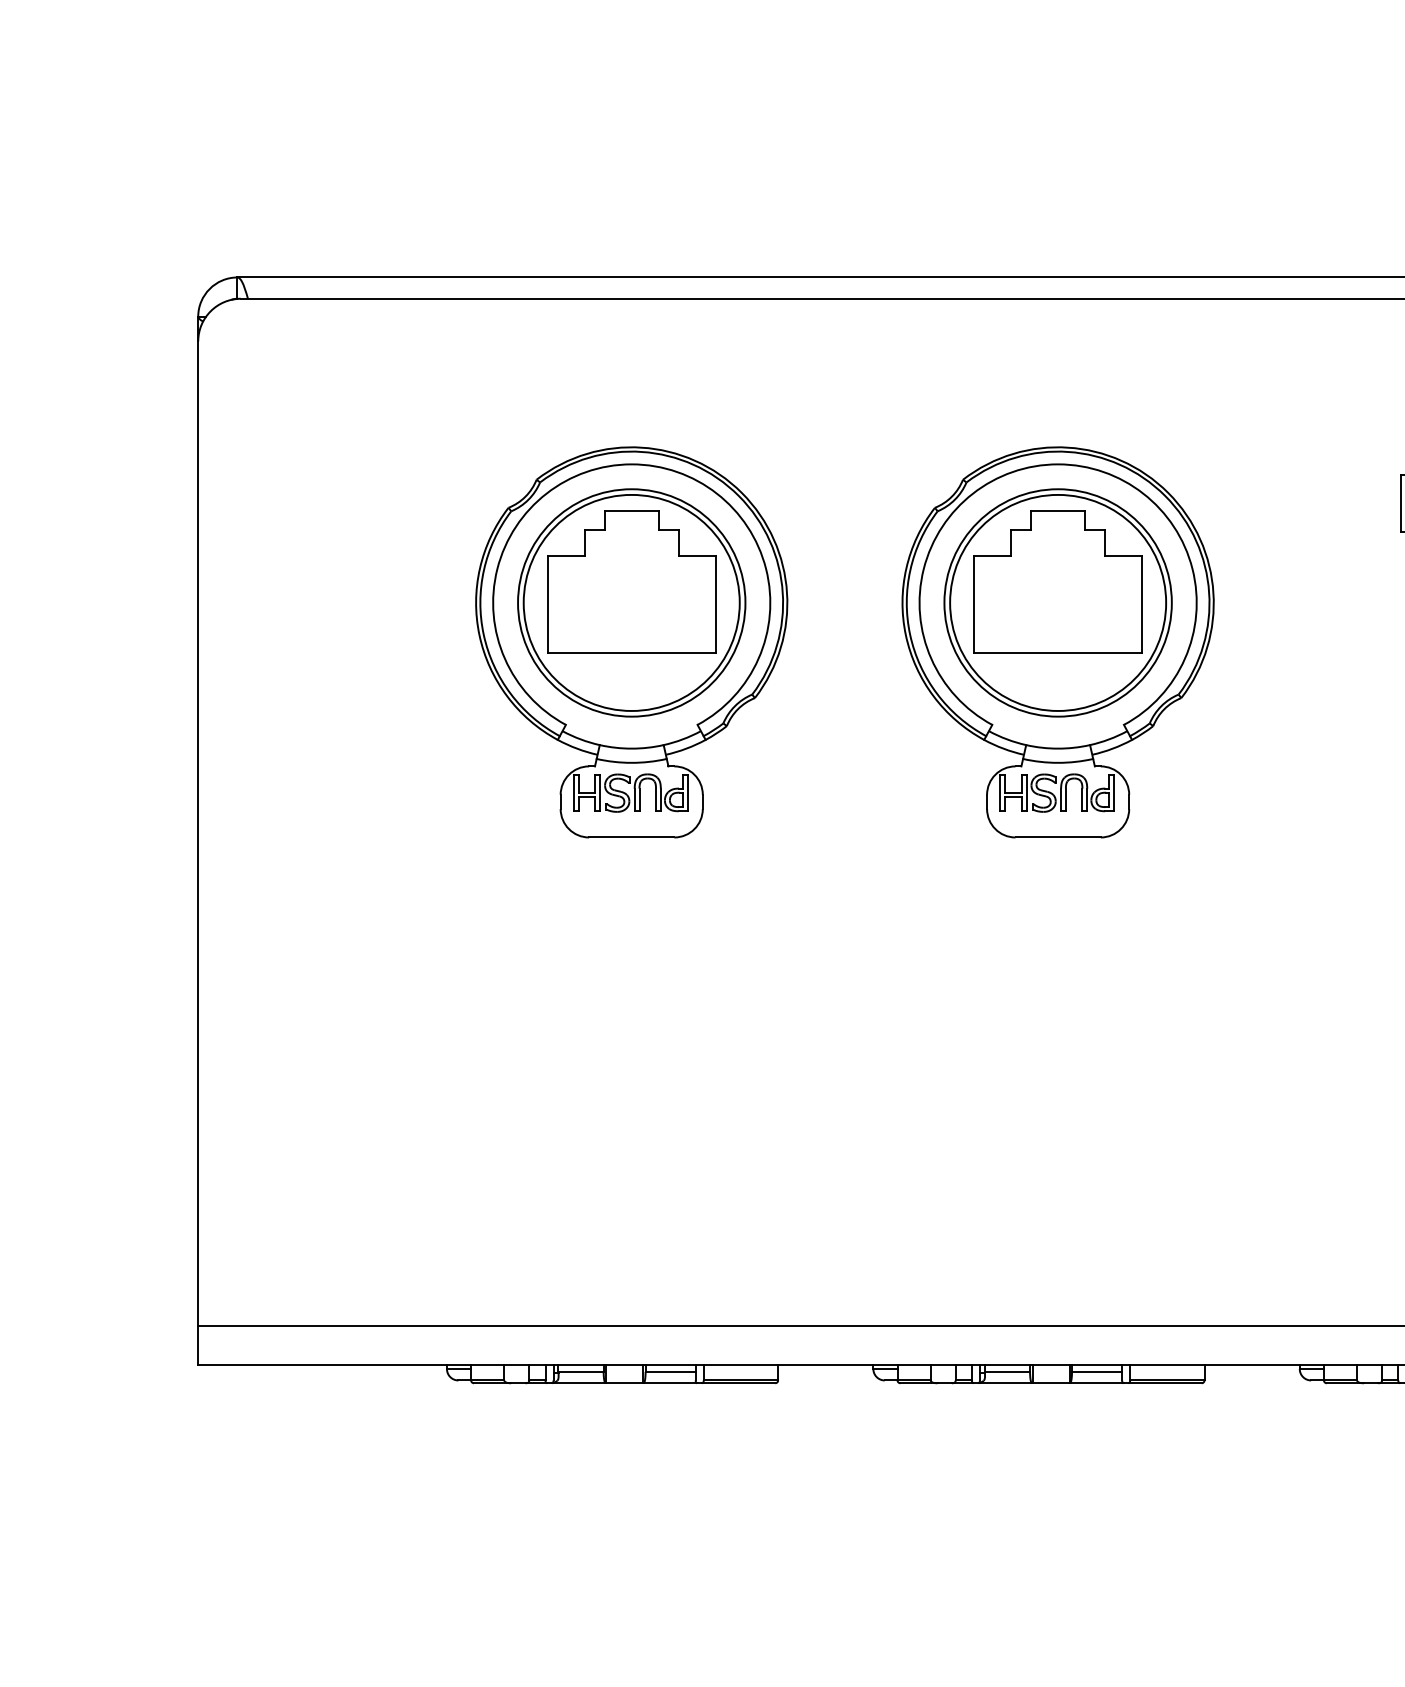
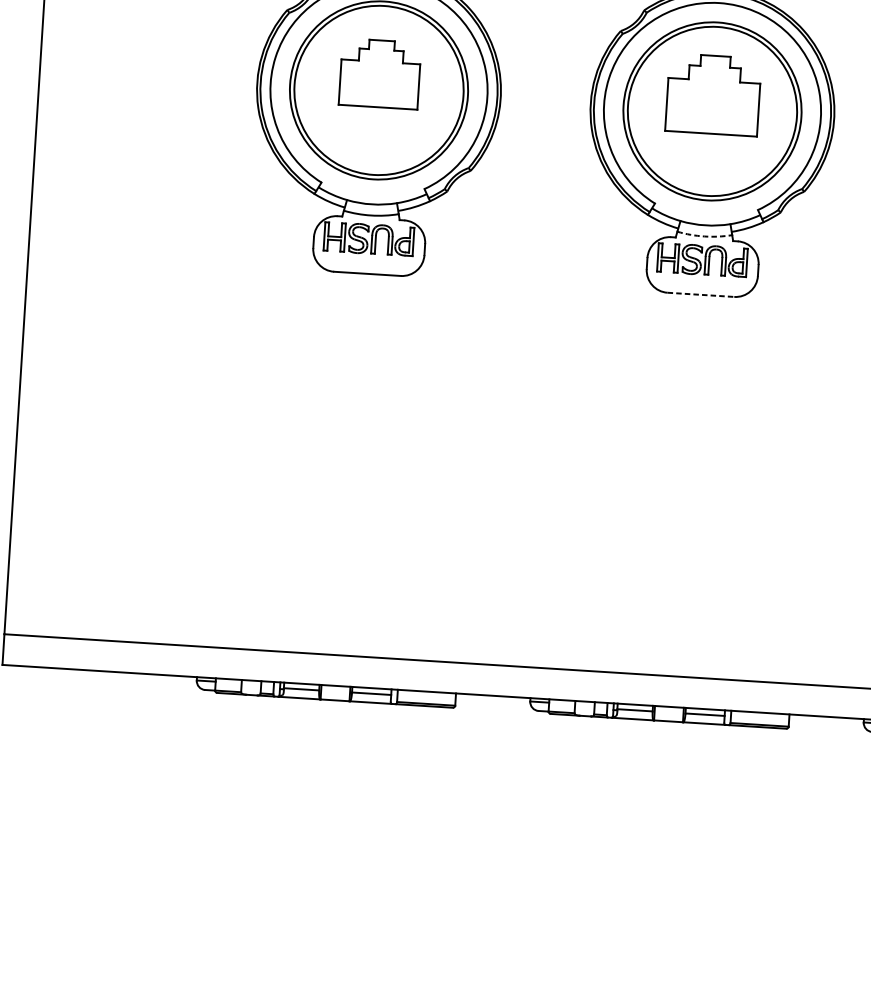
part: (631, 581) -> (379, 73), size x0.6
part: (1057, 581) -> (713, 94), size x0.7
arc: (1058, 762) -> (704, 236), solid -> dashed
line: (1058, 837) -> (701, 294), solid -> dashed

